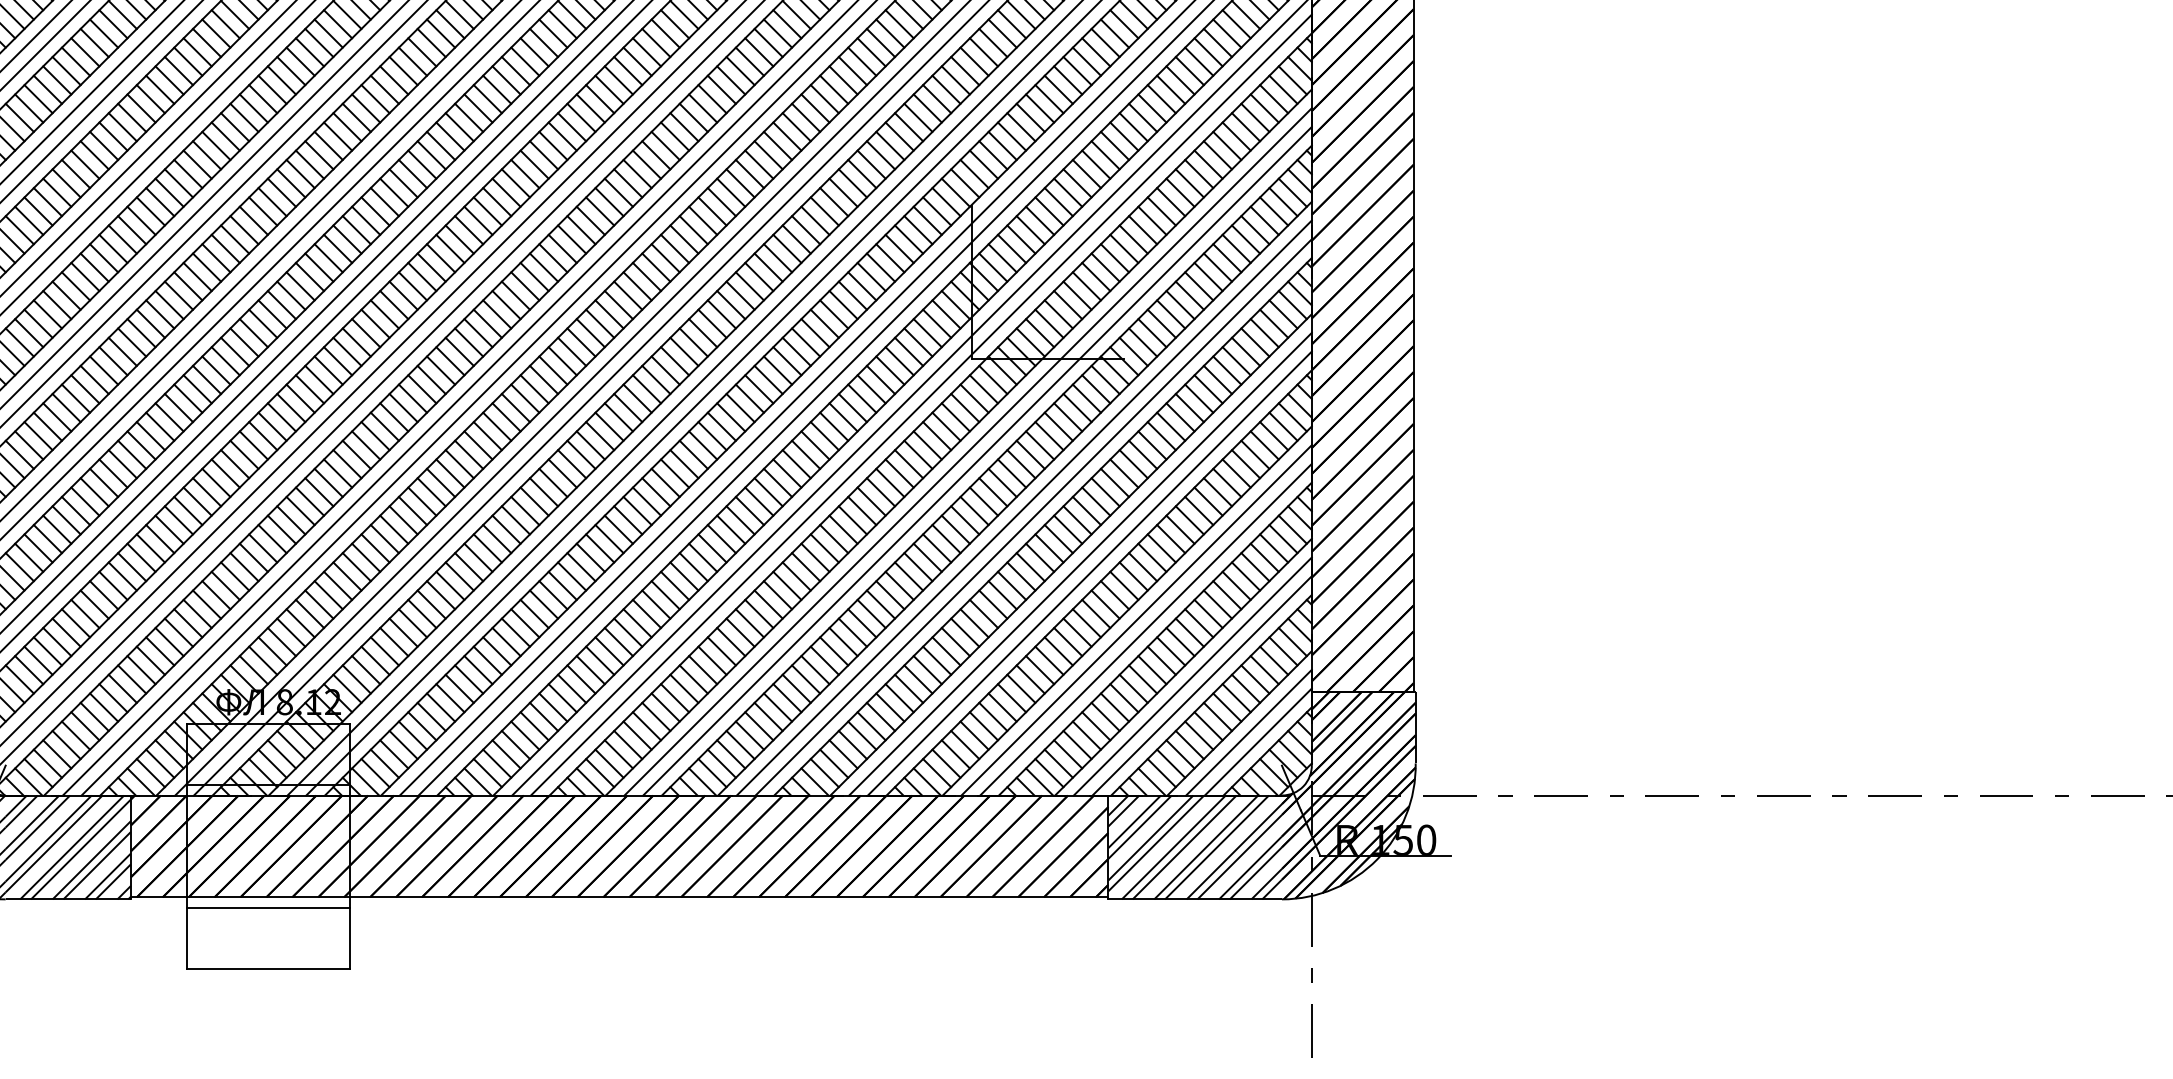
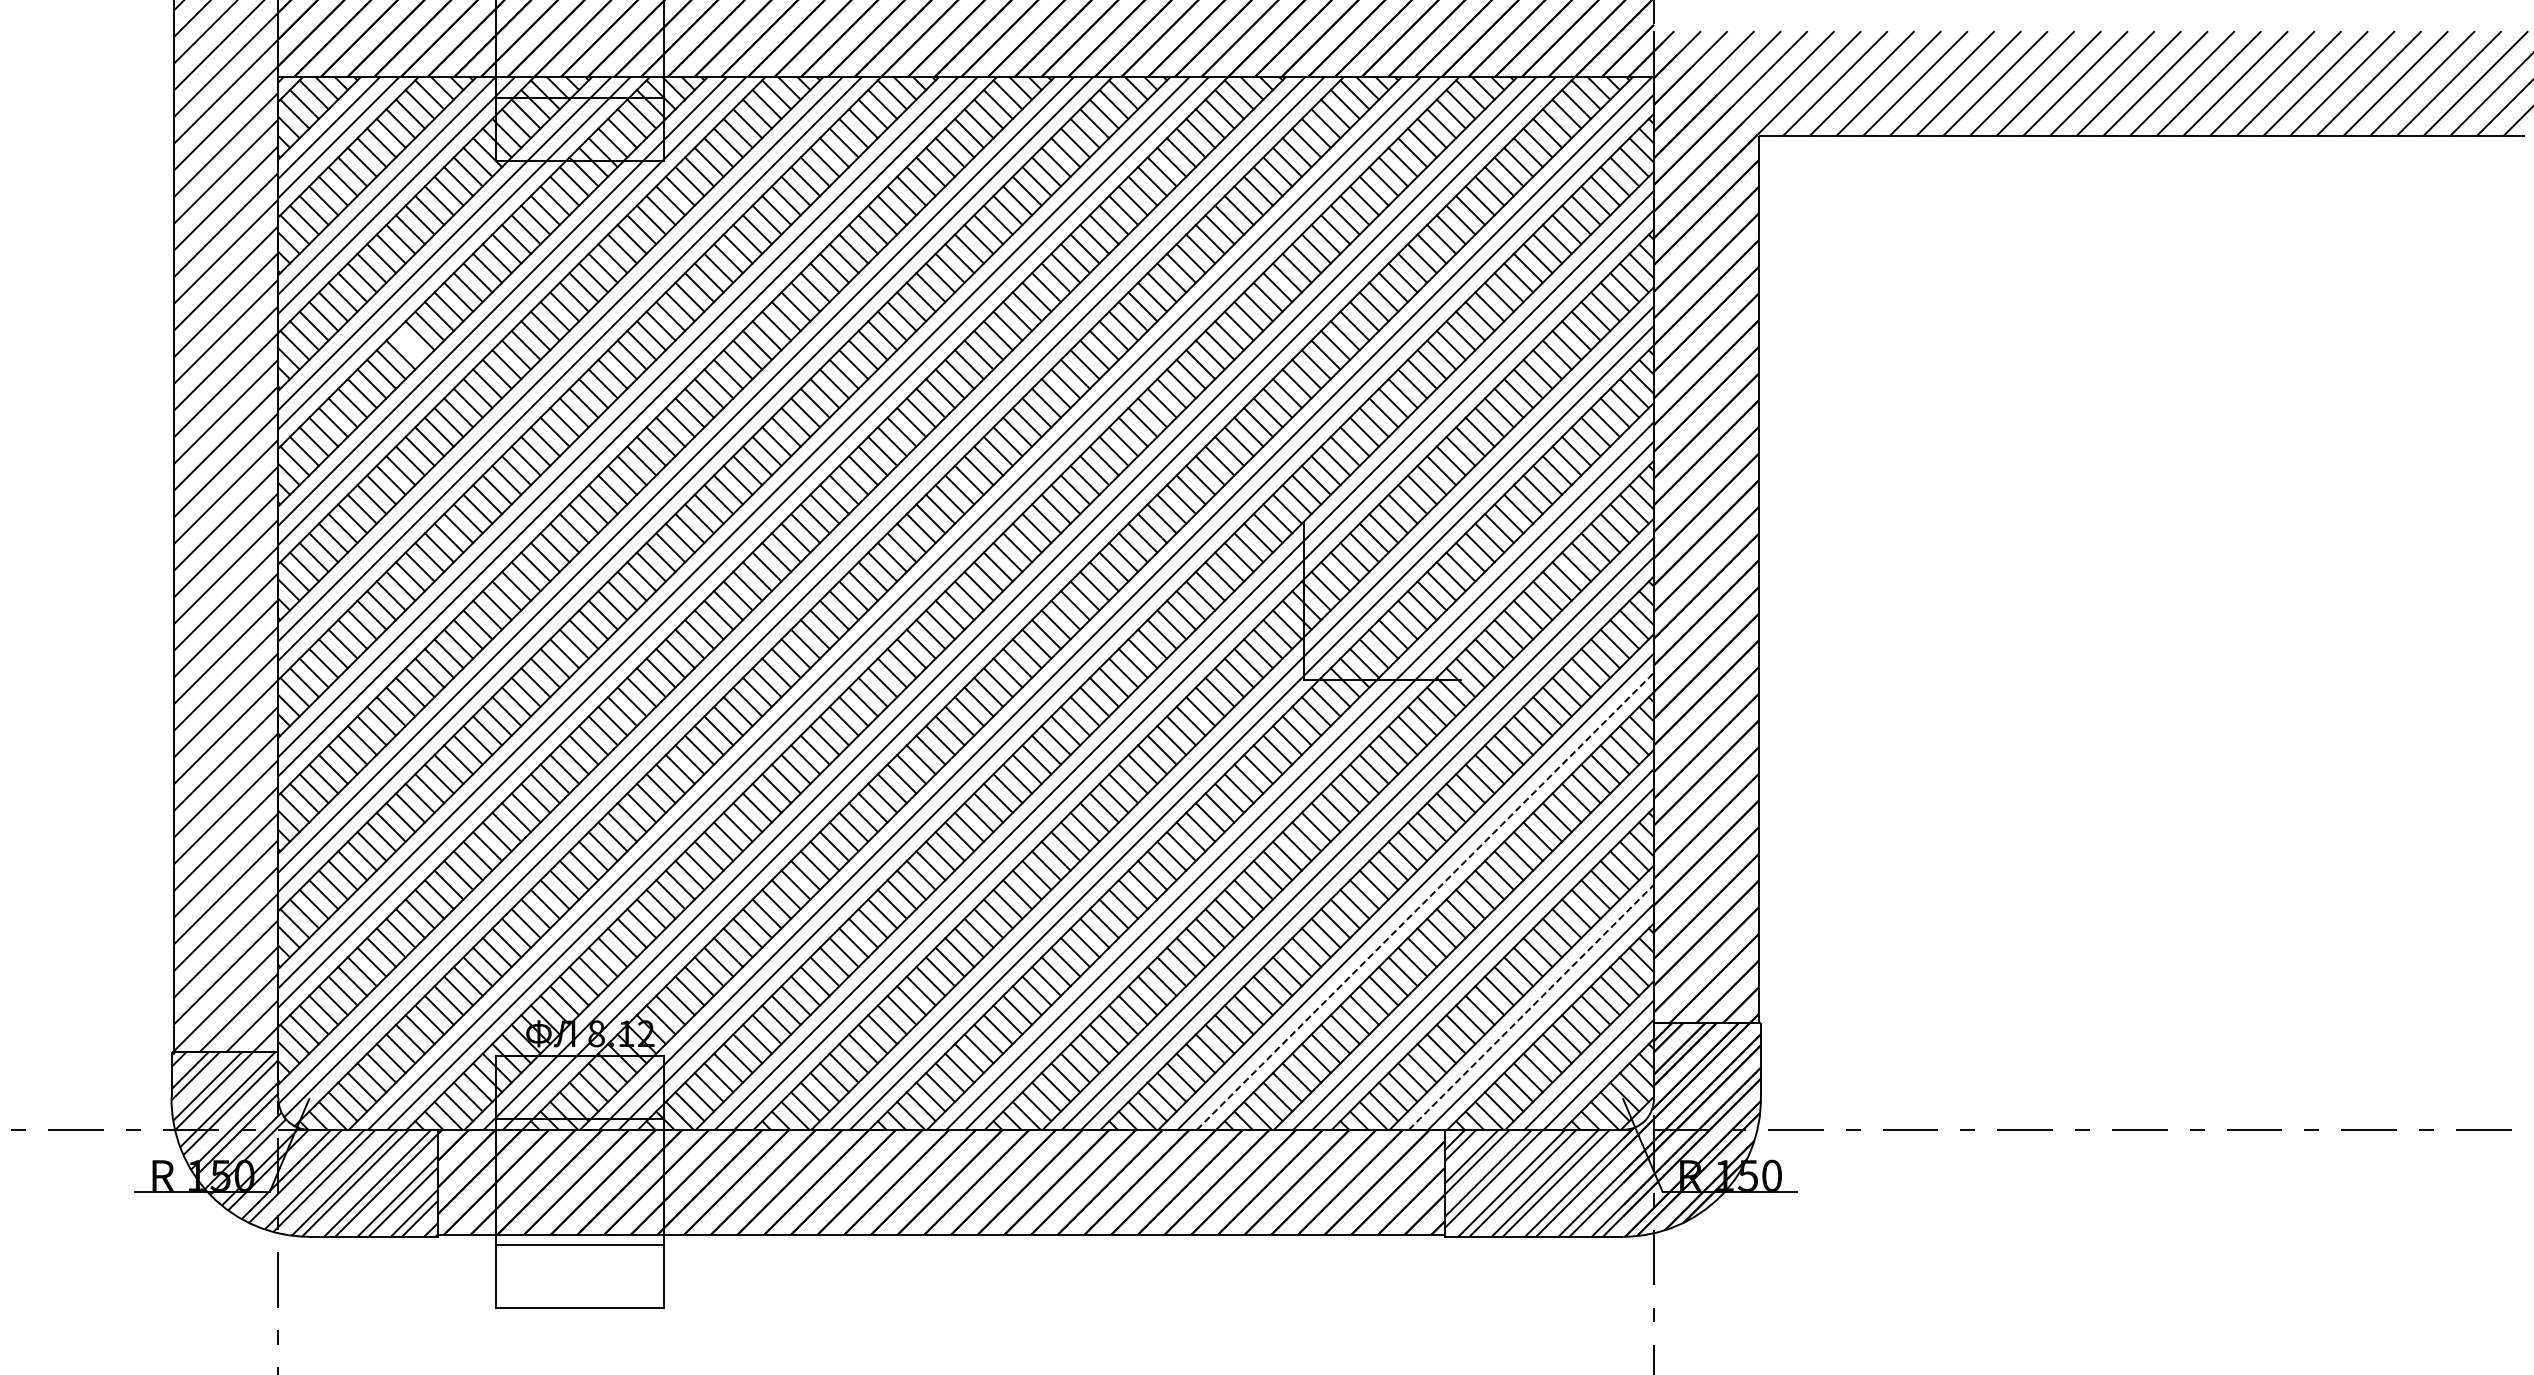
line: (104, 32) -> (410, 344), removed
line: (1089, 572) -> (1425, 900), solid -> dashed
line: (1192, 675) -> (1531, 1006), solid -> dashed

